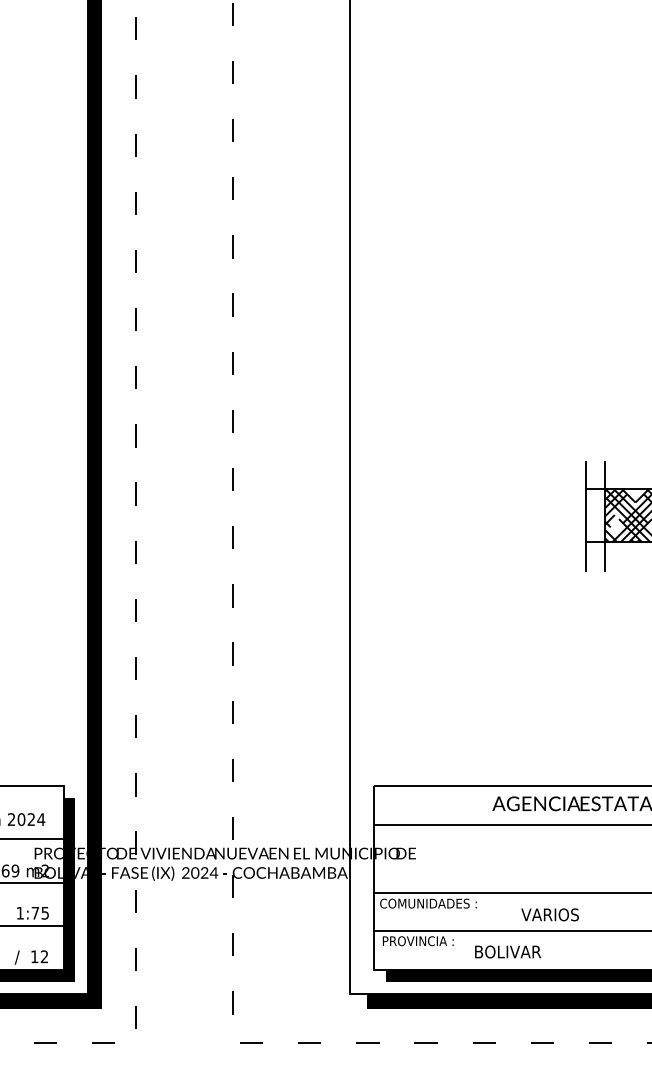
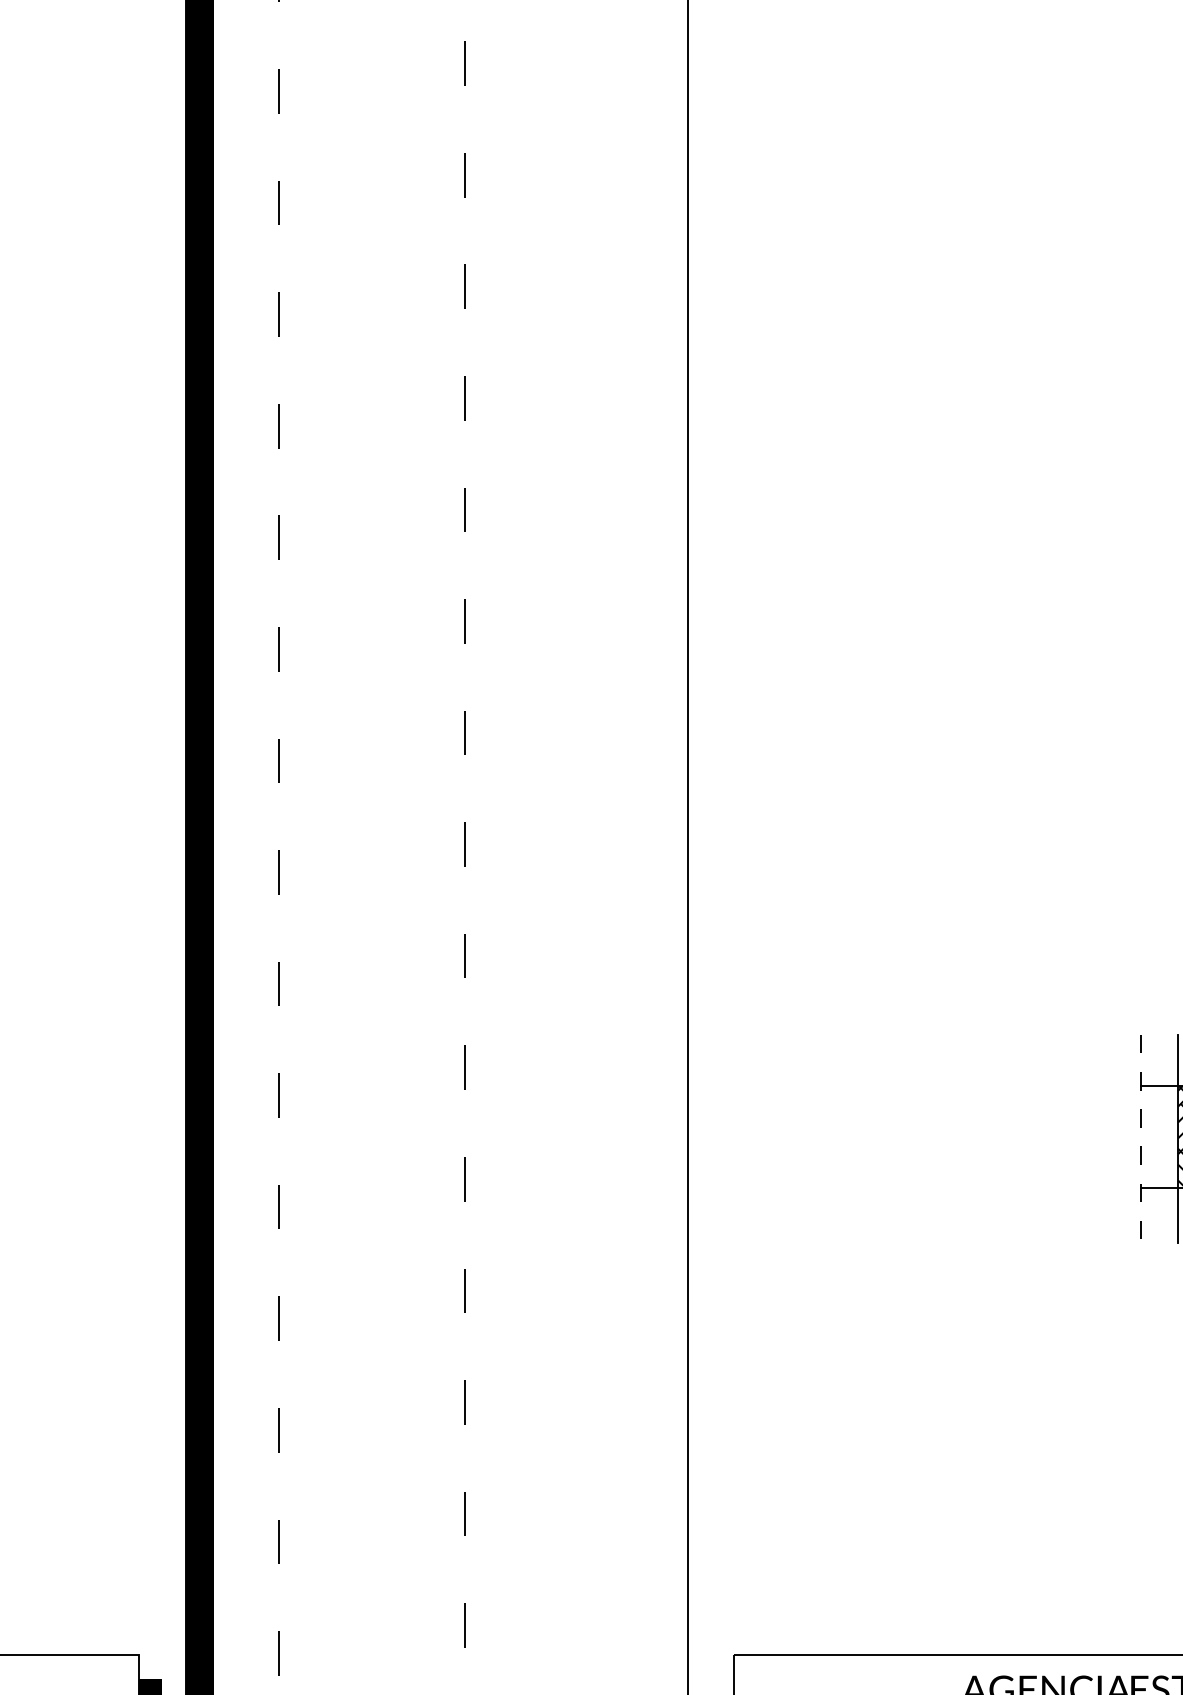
line: (585, 517) -> (1140, 1140), solid -> dashed

